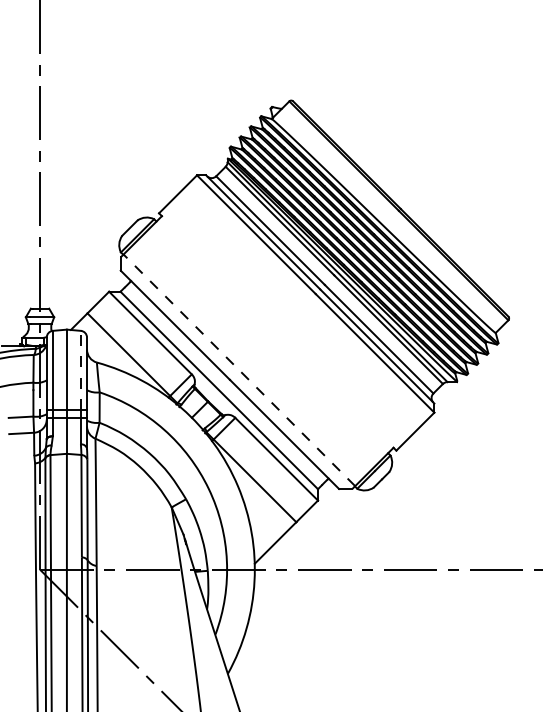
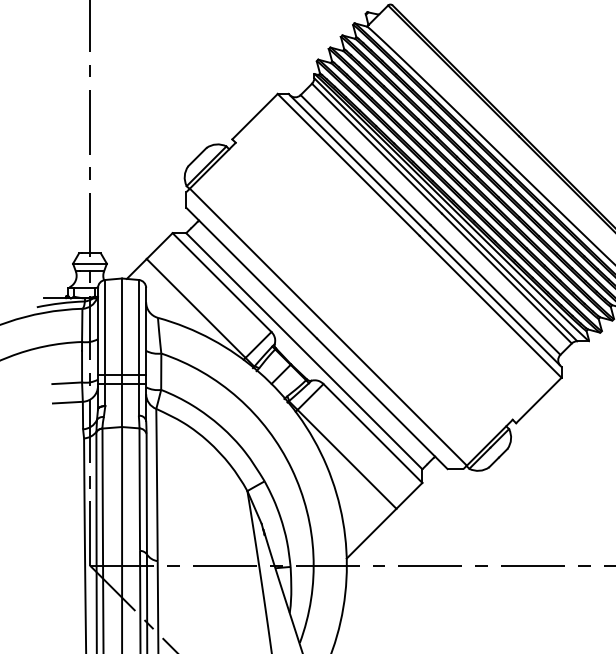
line: (80, 370) -> (138, 327), dashed -> solid
line: (239, 370) -> (328, 327), dashed -> solid

